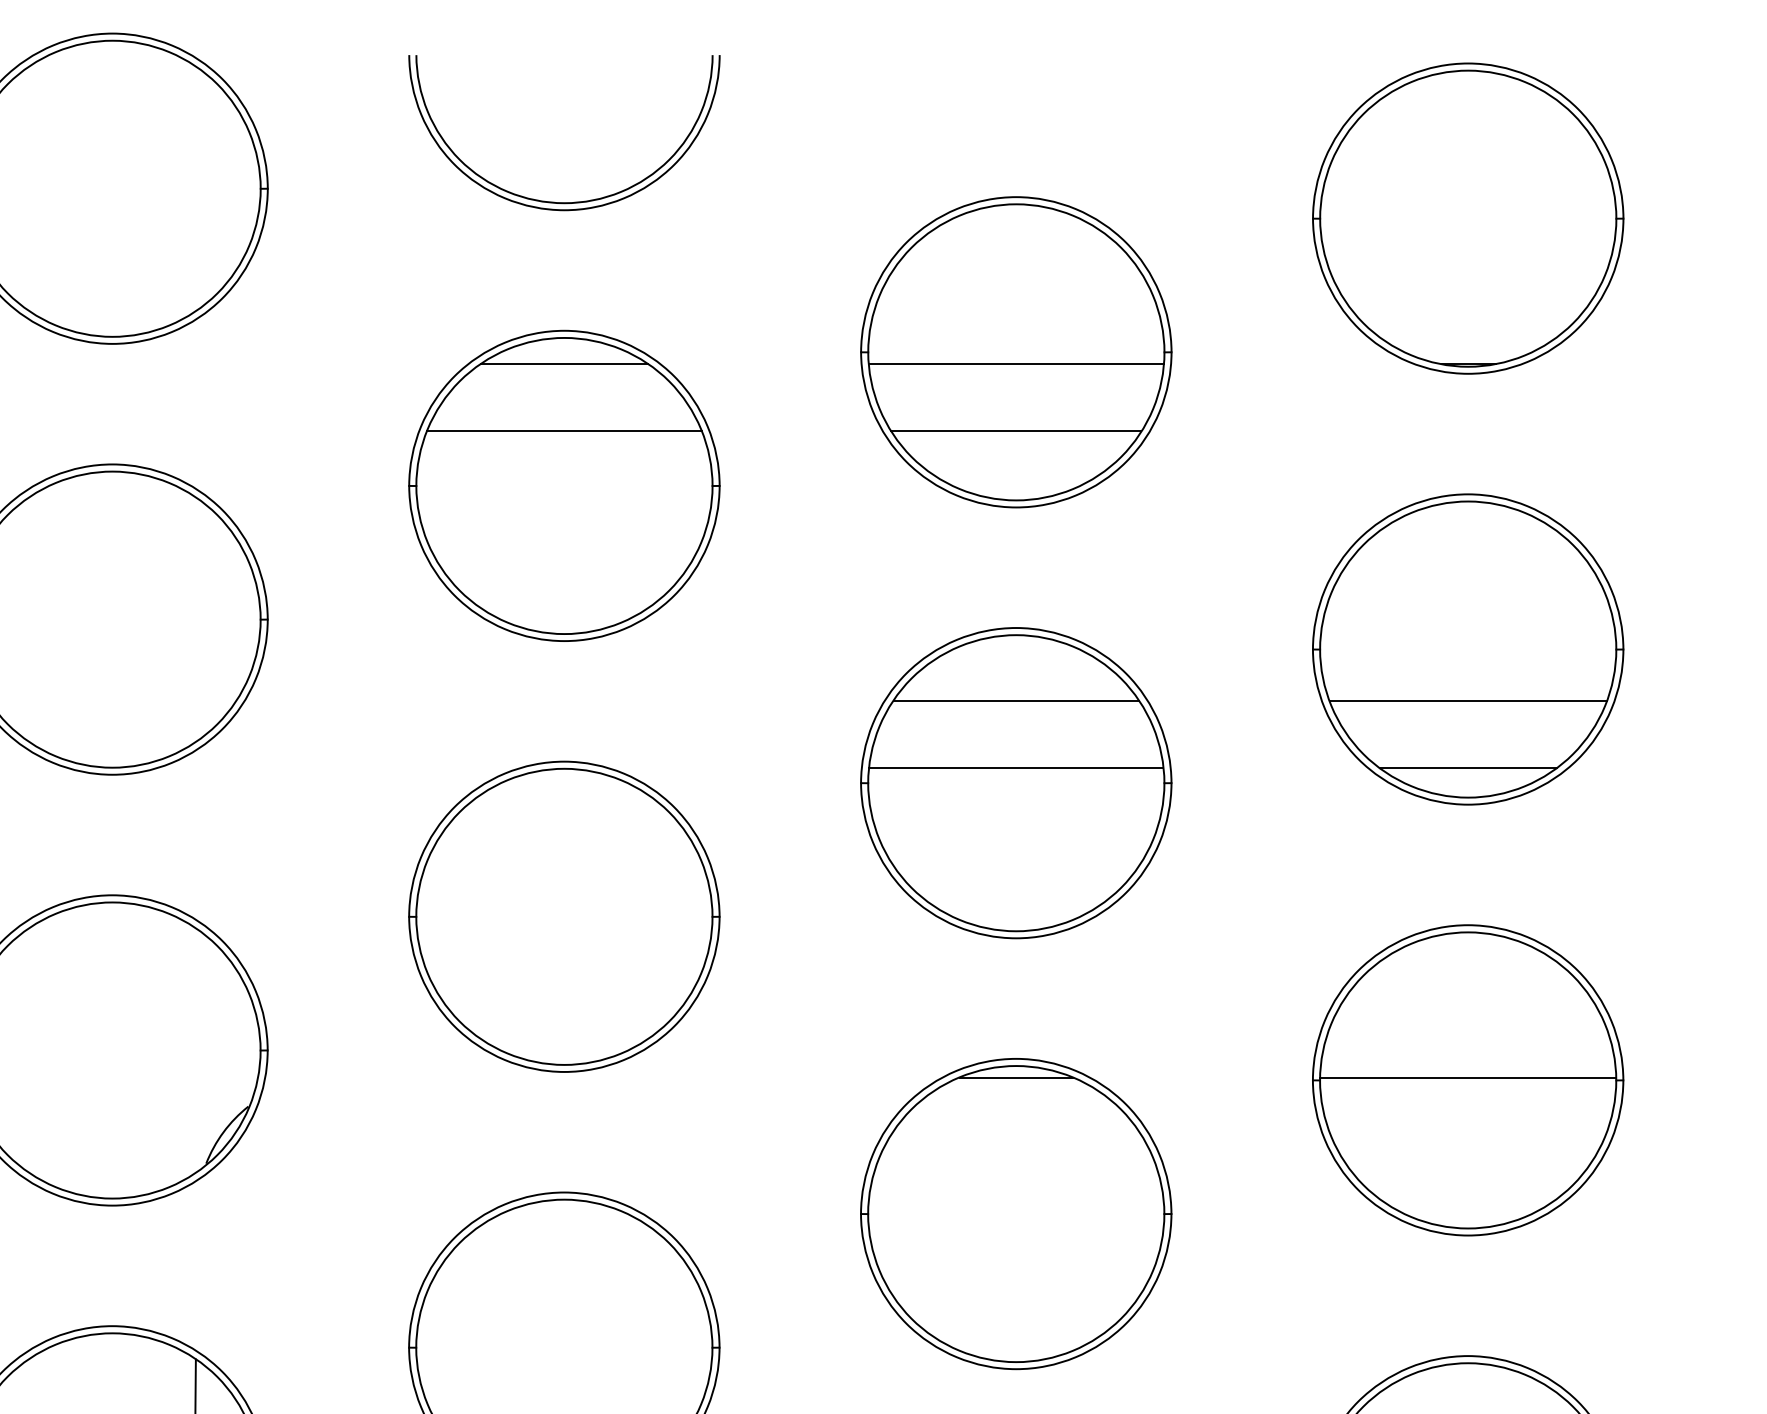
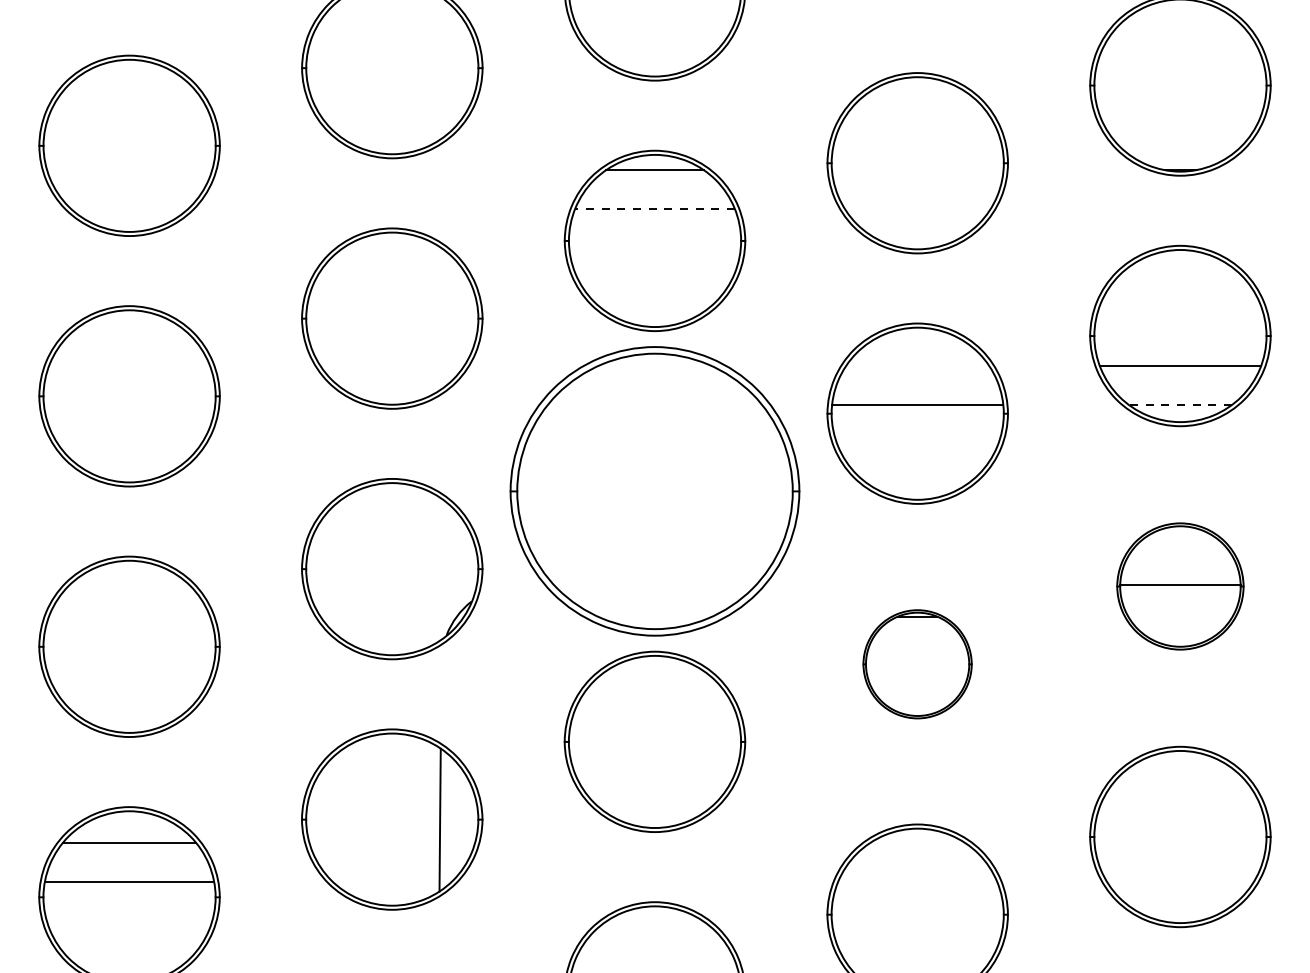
line: (1015, 364) -> (917, 170), removed
line: (563, 431) -> (654, 209), solid -> dashed
line: (1015, 431) -> (917, 209), removed
line: (1015, 700) -> (917, 365), removed
line: (1466, 767) -> (1179, 404), solid -> dashed
part: (563, 916) -> (654, 491), size x1.6
part: (1468, 1080) -> (1180, 586), size x0.7
part: (1015, 1214) -> (917, 664), size x0.6

